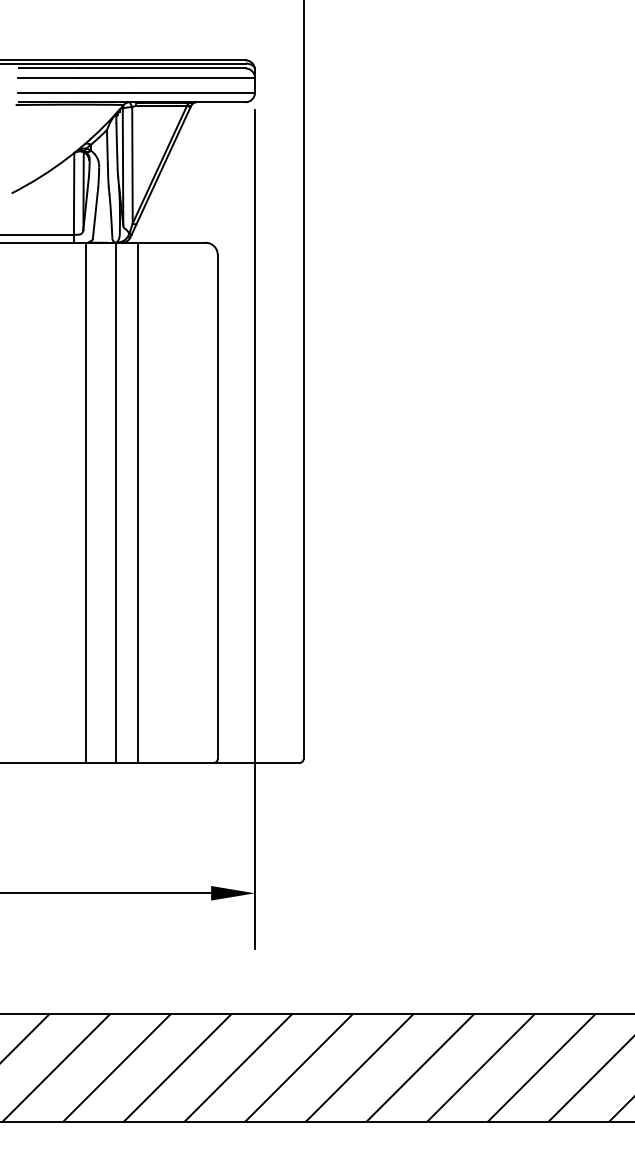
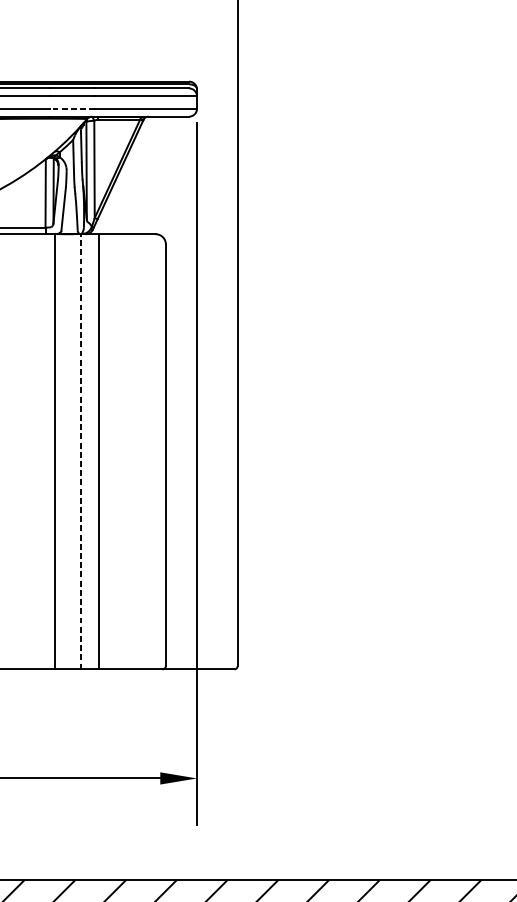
line: (105, 92) -> (71, 108), solid -> dashed
line: (115, 502) -> (80, 451), solid -> dashed

